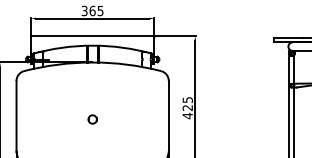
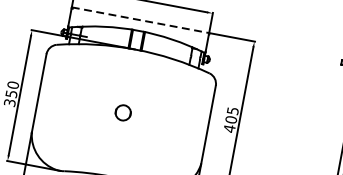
line: (92, 36) -> (140, 20), solid -> dashed
text: (187, 107) -> (231, 119), 425 -> 405
part: (92, 119) -> (122, 112), size x1.6

